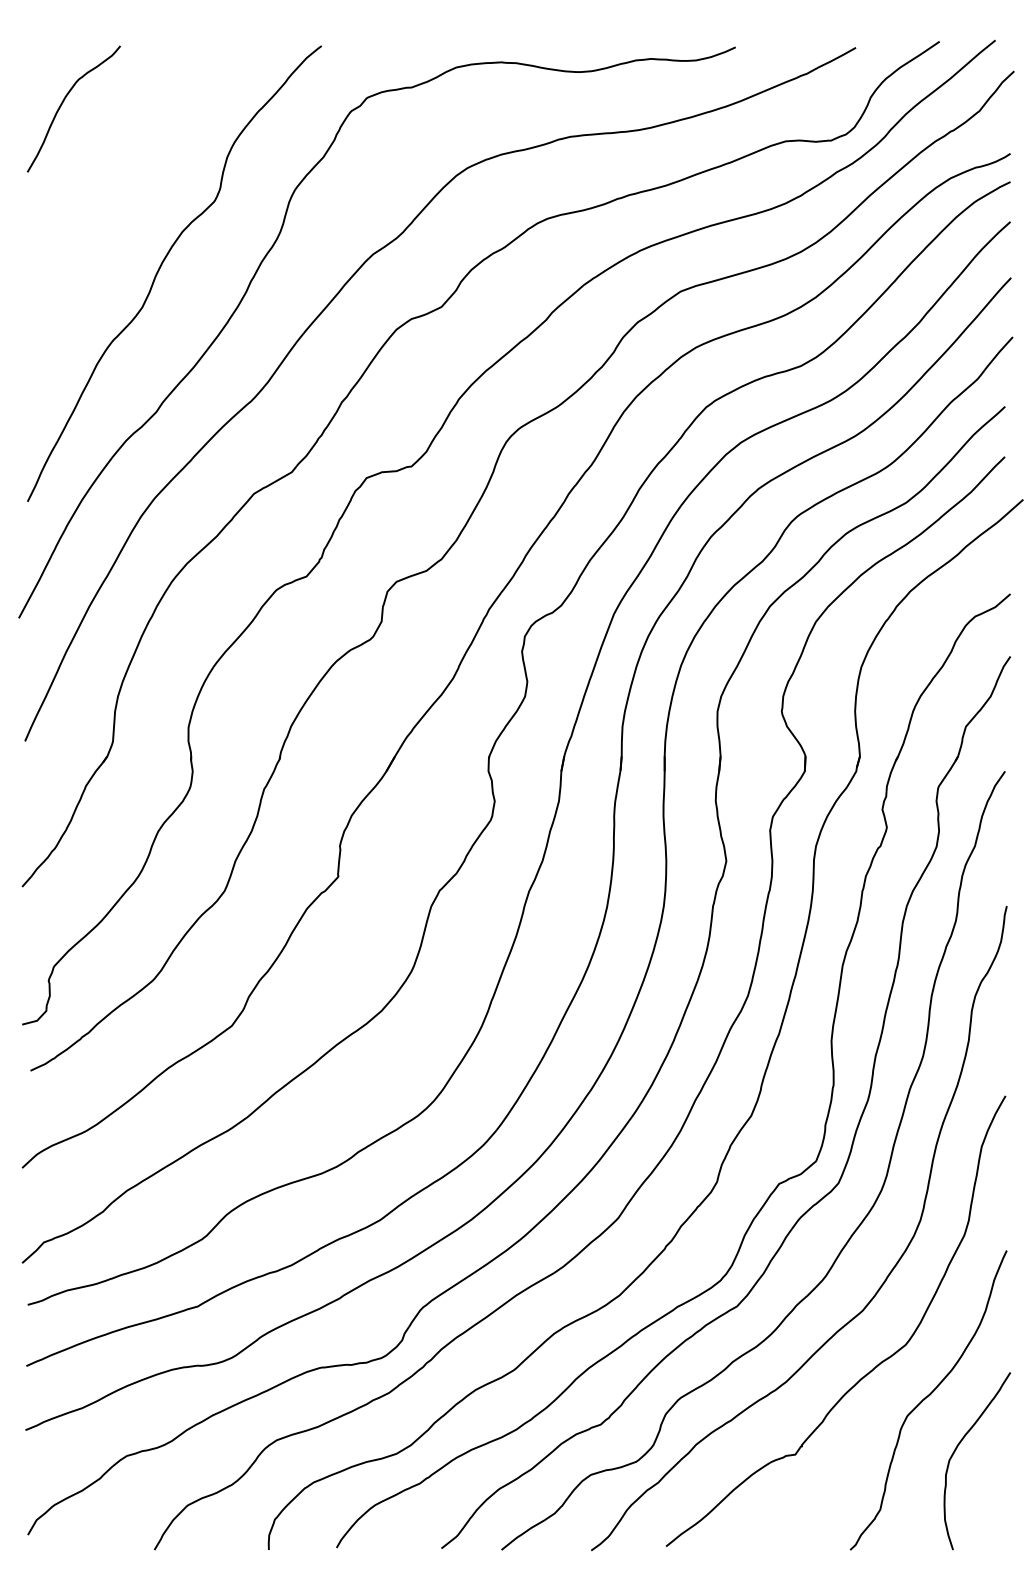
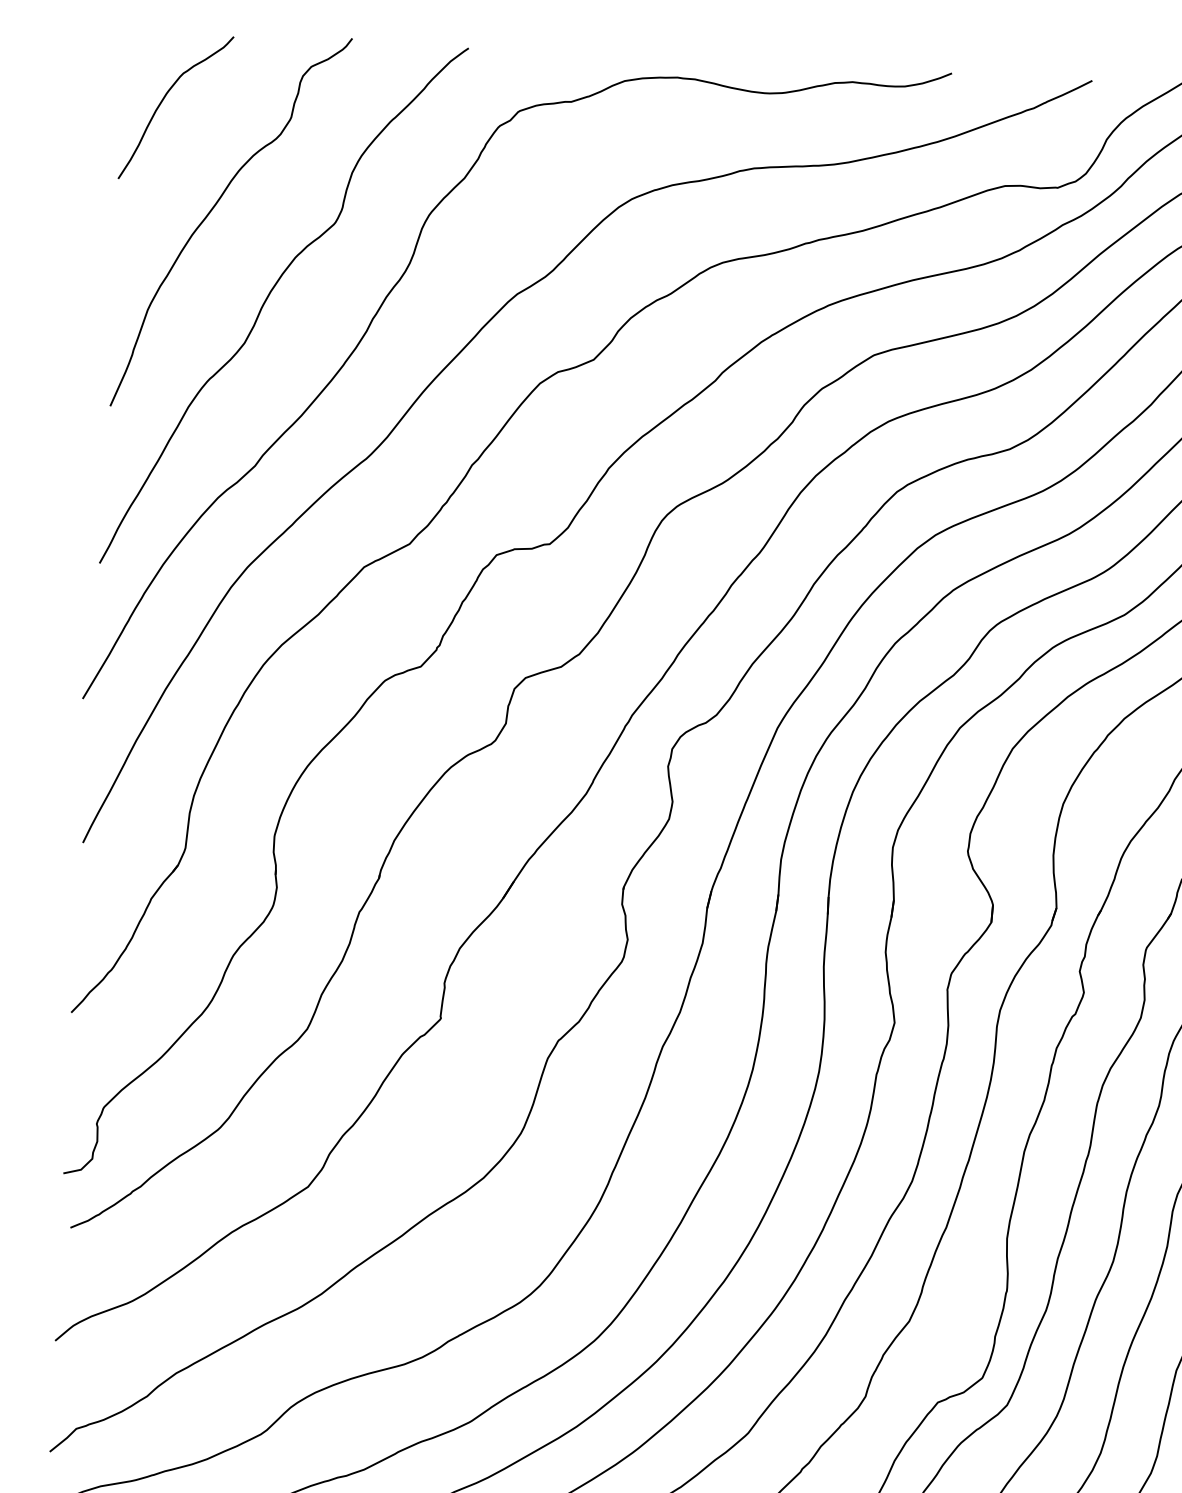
curve: (109, 195) -> (212, 210), added

